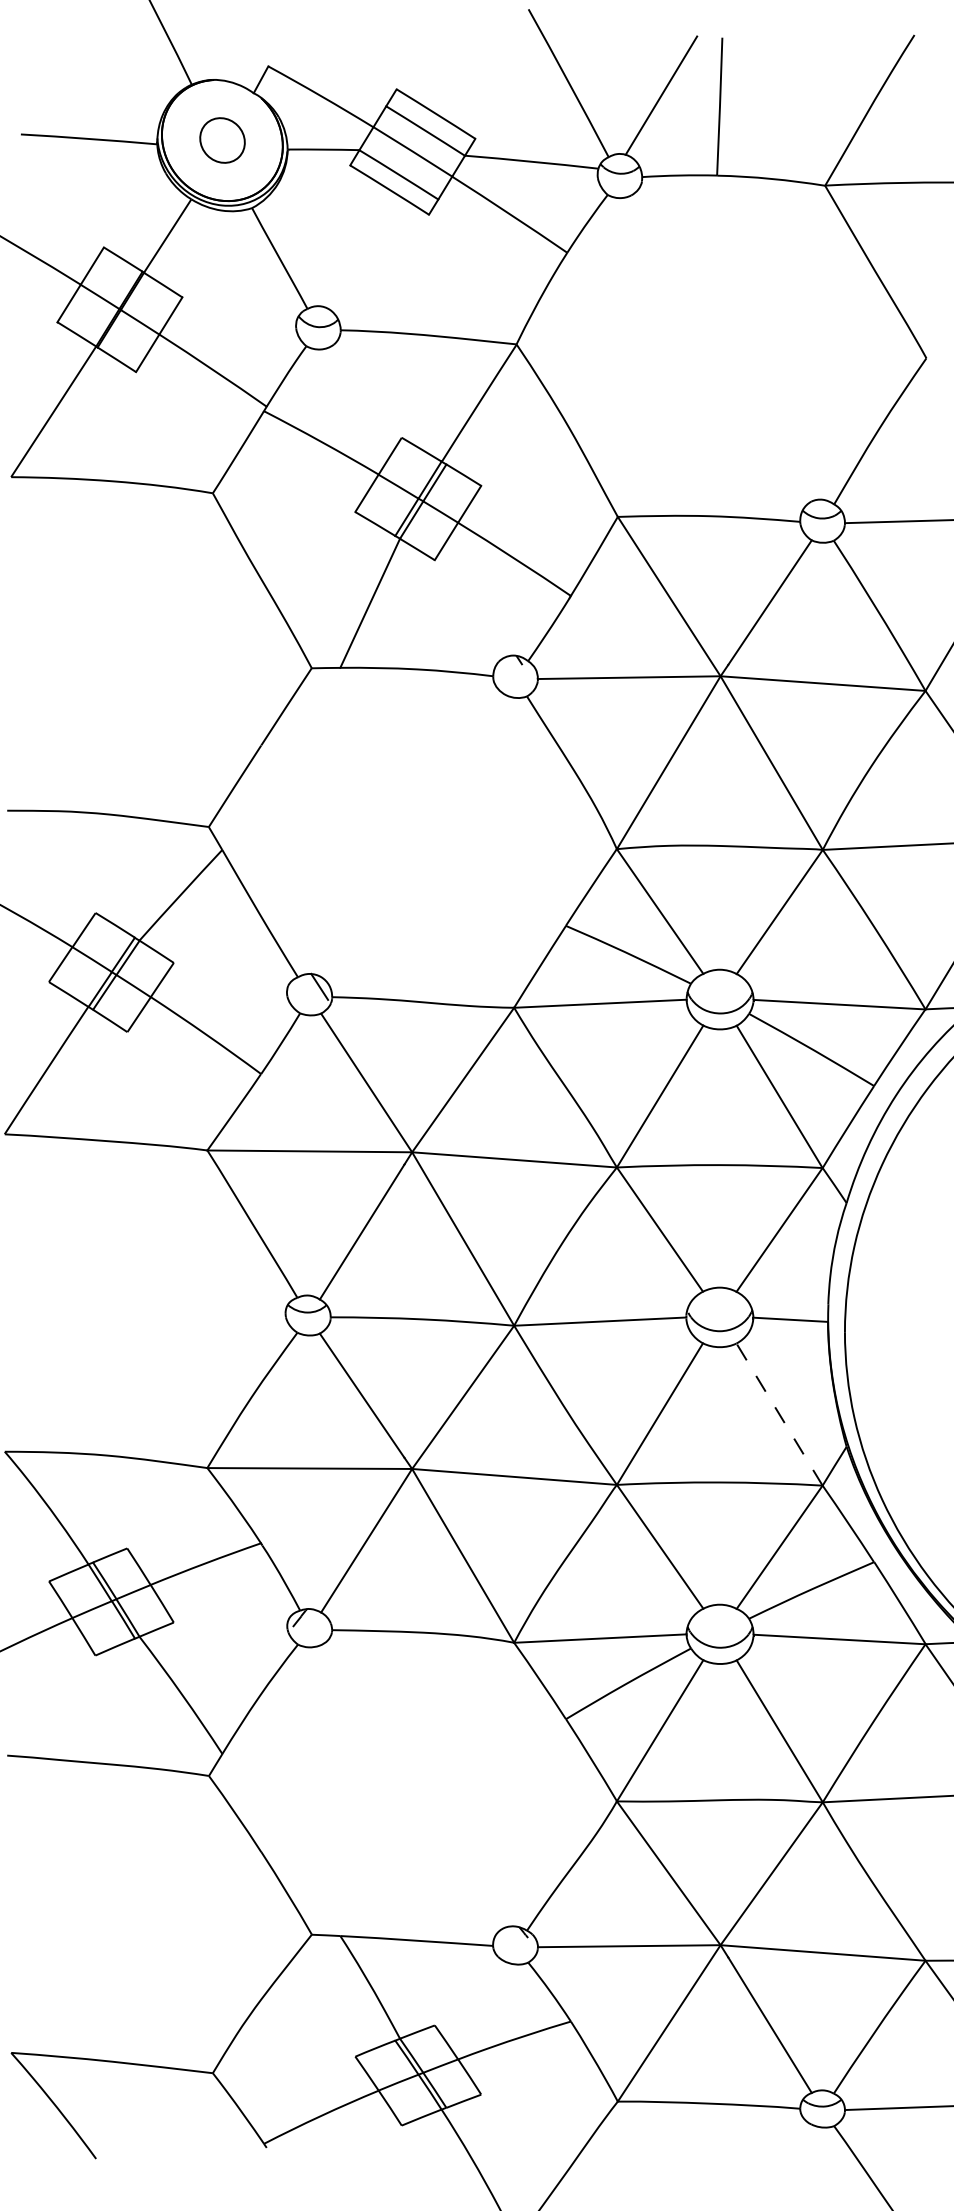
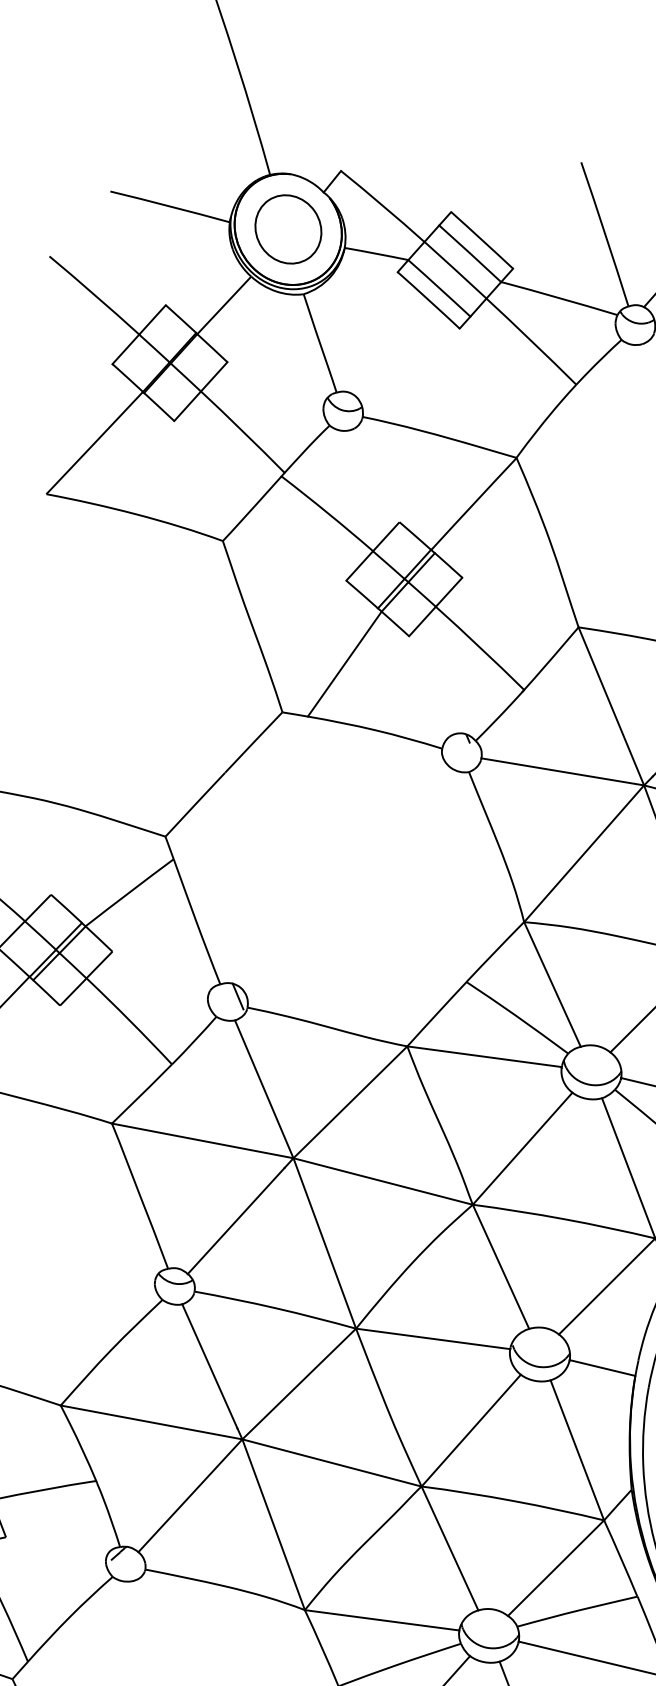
part: (222, 140) -> (288, 229), size x1.67
line: (779, 1414) -> (577, 1450), dashed -> solid

